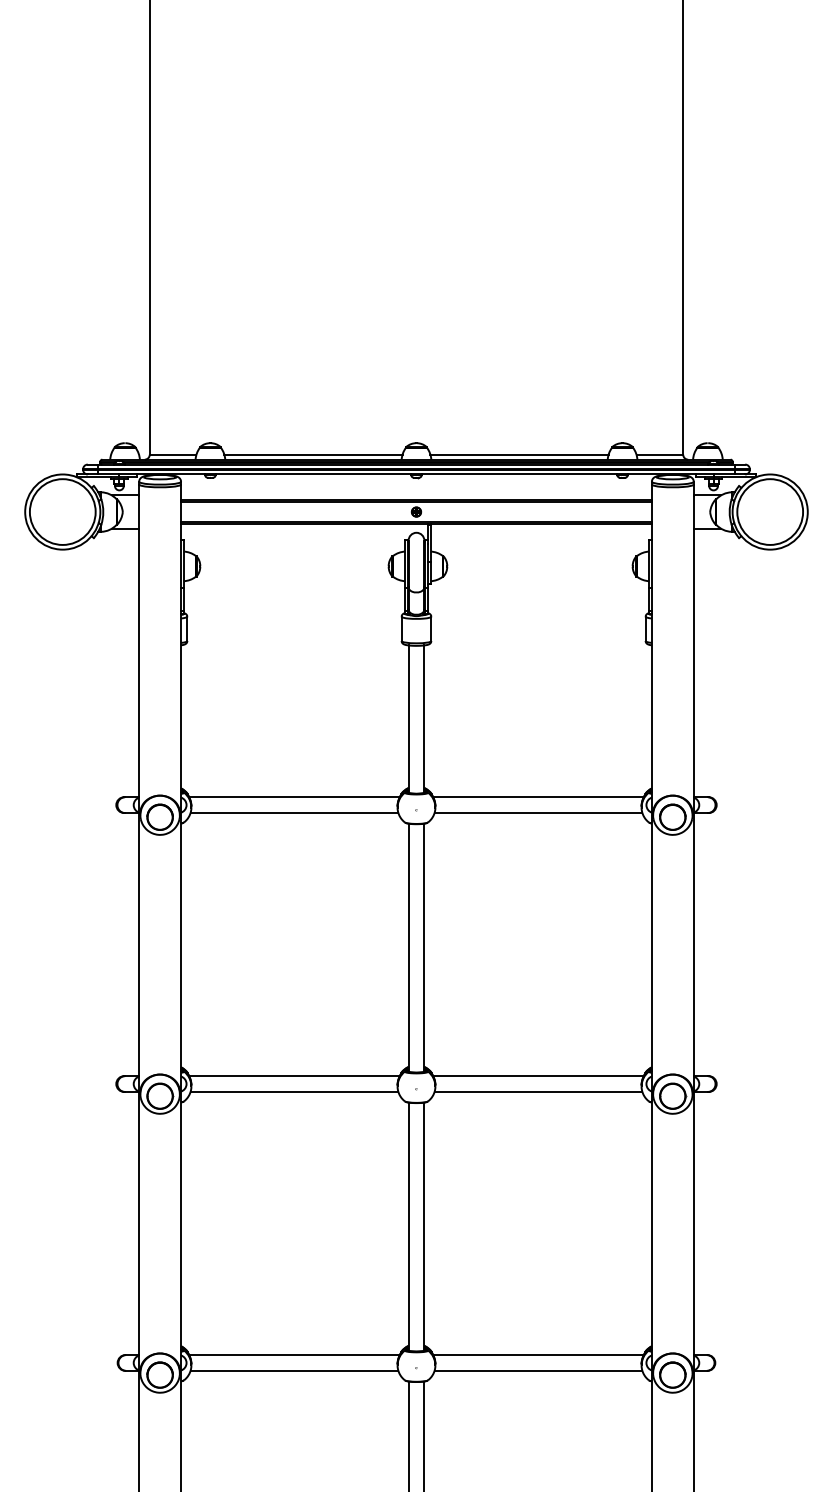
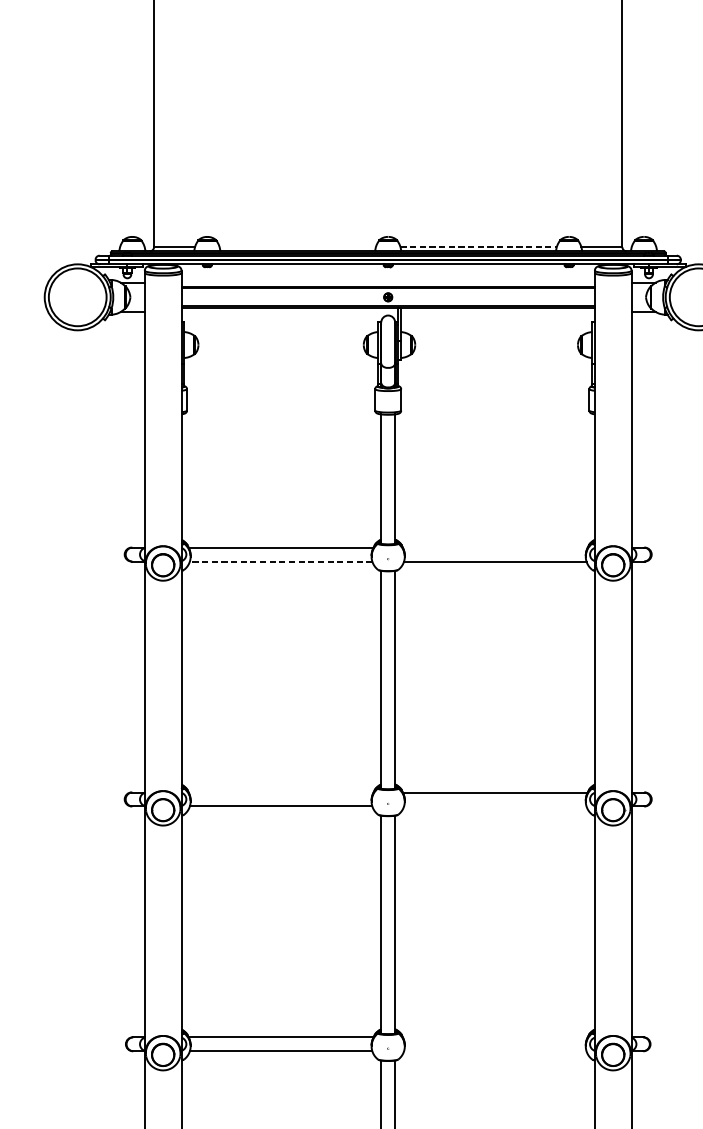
line: (313, 454) -> (297, 246), removed
line: (520, 454) -> (479, 246), solid -> dashed
line: (538, 797) -> (495, 547), removed
line: (294, 813) -> (281, 561), solid -> dashed
line: (294, 1076) -> (281, 792), removed
line: (538, 1091) -> (495, 805), removed
line: (538, 1355) -> (495, 1037), removed
line: (538, 1370) -> (495, 1050), removed

